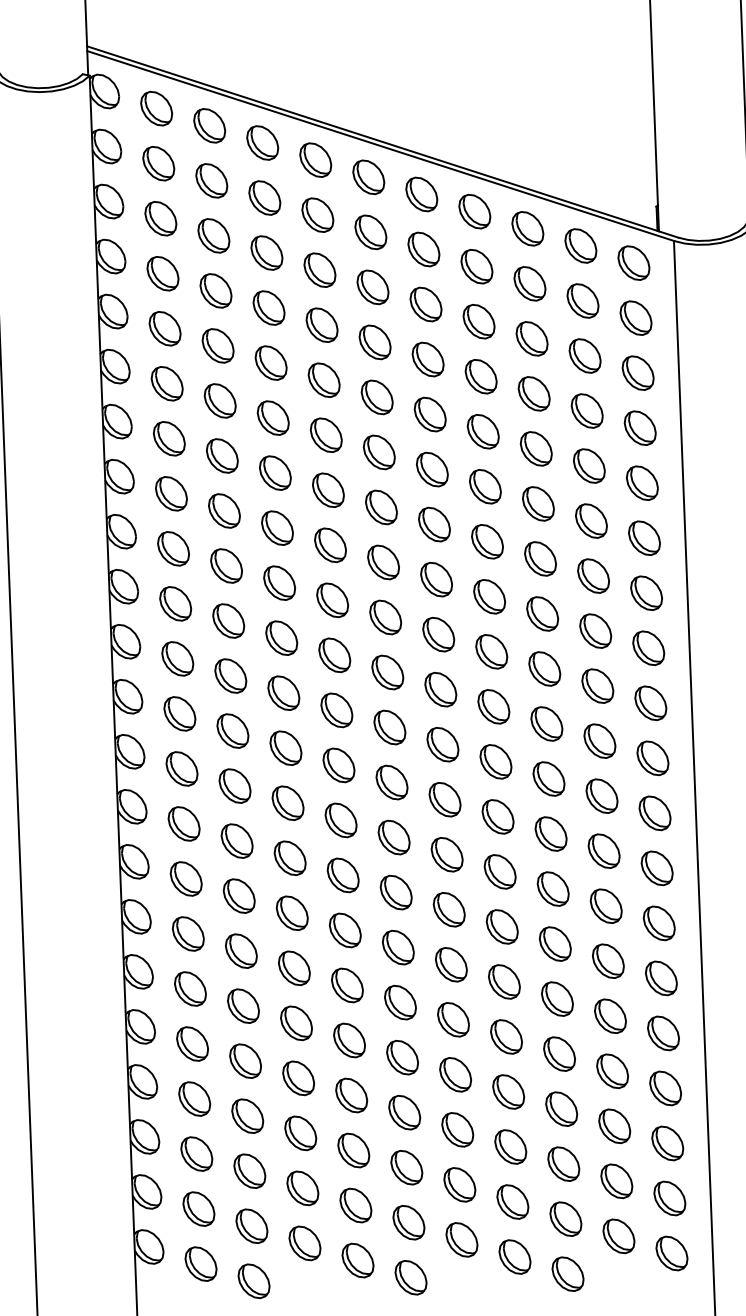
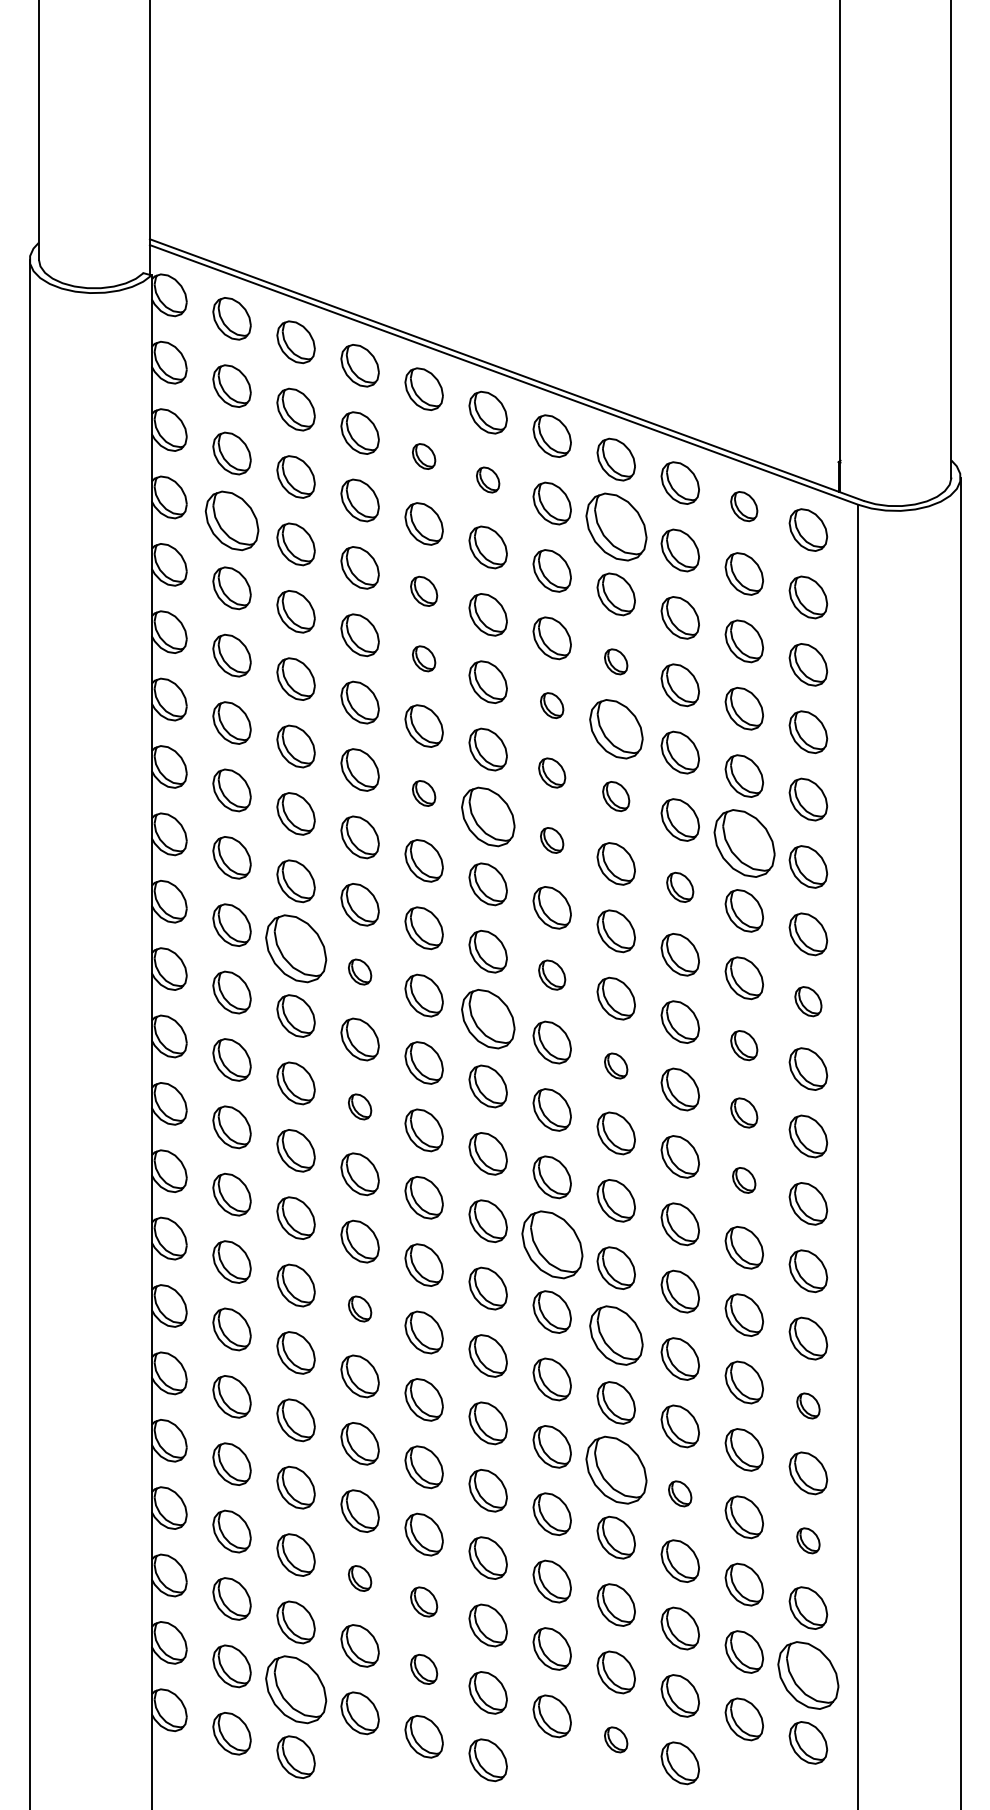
part: (317, 215) -> (423, 456), size x0.6
part: (370, 231) -> (487, 479), size x0.6
part: (580, 245) -> (743, 506), size x0.7
part: (476, 266) -> (615, 526), size x1.6
part: (162, 273) -> (231, 520), size x1.4
part: (321, 325) -> (423, 591), size x0.7
part: (480, 376) -> (615, 661), size x0.6
part: (323, 380) -> (423, 658), size x0.6
part: (429, 414) -> (551, 705), size x0.6
part: (482, 431) -> (615, 728), size x1.4
part: (431, 469) -> (551, 772), size x0.7
part: (484, 486) -> (615, 796), size x0.7
part: (327, 490) -> (423, 793), size x0.6
part: (380, 507) -> (487, 816), size x1.4
part: (590, 521) -> (743, 843), size x1.6
part: (433, 524) -> (551, 840), size x0.6
part: (539, 559) -> (679, 887), size x0.7
part: (228, 620) -> (295, 948), size x1.6
part: (438, 634) -> (551, 974), size x0.7
part: (281, 637) -> (359, 971), size x0.6
part: (648, 648) -> (808, 1001), size x0.7
part: (387, 672) -> (487, 1018), size x1.4
part: (597, 686) -> (743, 1045), size x0.7
part: (493, 706) -> (615, 1065), size x0.6
part: (599, 740) -> (743, 1112), size x0.7
part: (285, 747) -> (359, 1106), size x0.6
part: (601, 796) -> (743, 1180), size x0.6
part: (446, 854) -> (551, 1244), size x1.6
part: (291, 912) -> (359, 1308), size x0.6
part: (501, 926) -> (615, 1335), size x1.4
part: (661, 978) -> (808, 1405), size x0.6
part: (505, 1037) -> (615, 1470), size x1.6
part: (558, 1053) -> (679, 1493), size x0.6
part: (665, 1088) -> (808, 1540), size x0.6
part: (300, 1133) -> (359, 1578), size x0.6
part: (353, 1150) -> (423, 1601), size x0.7
part: (669, 1198) -> (808, 1675), size x1.6
part: (355, 1205) -> (423, 1669), size x0.7
part: (251, 1226) -> (295, 1689), size x1.6
part: (514, 1256) -> (615, 1739), size x0.6

